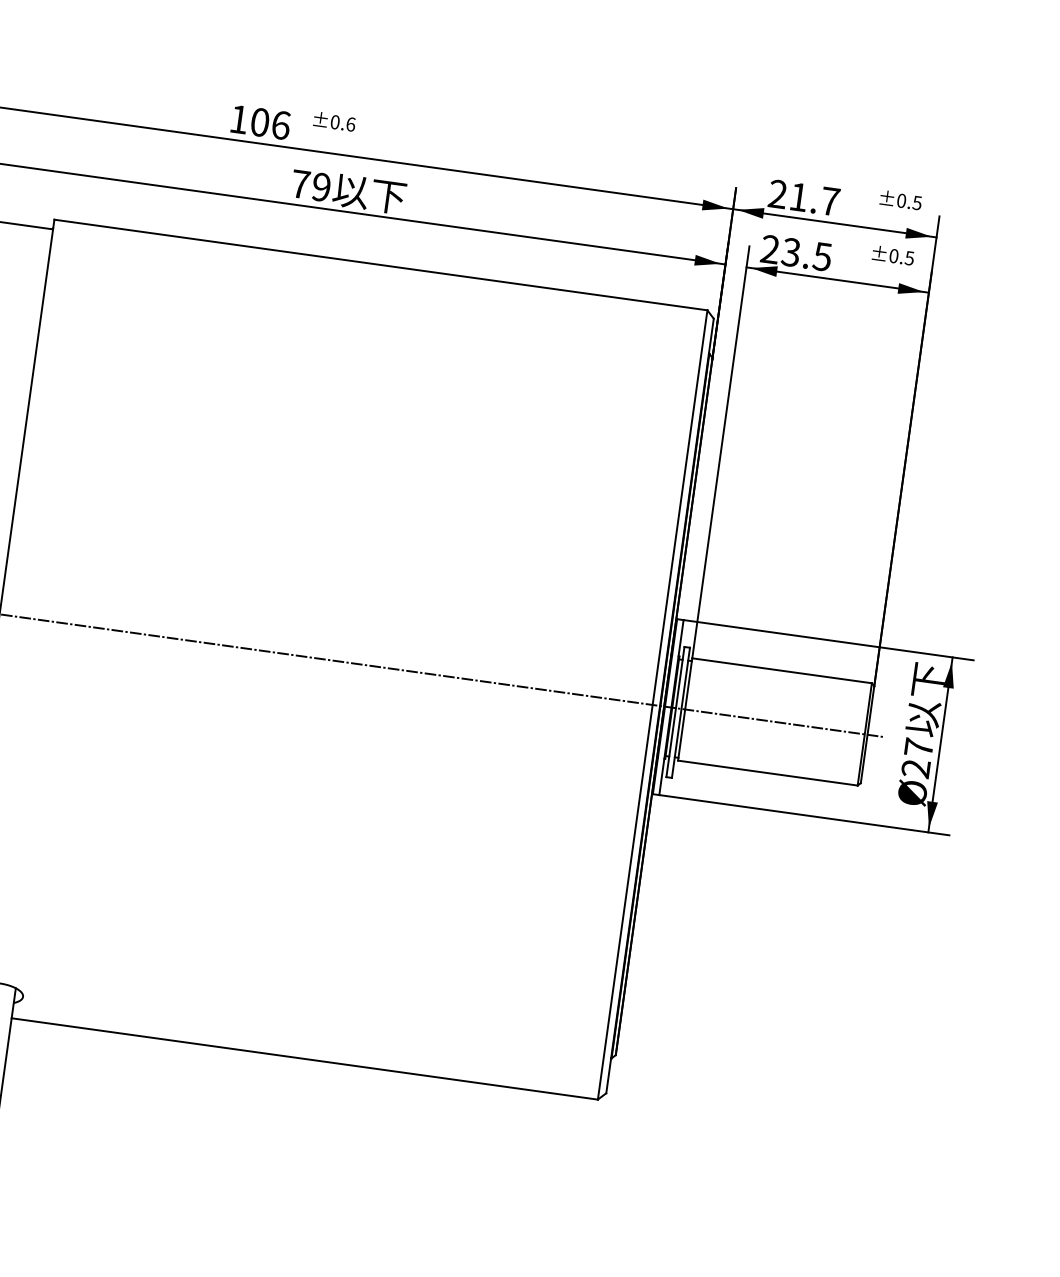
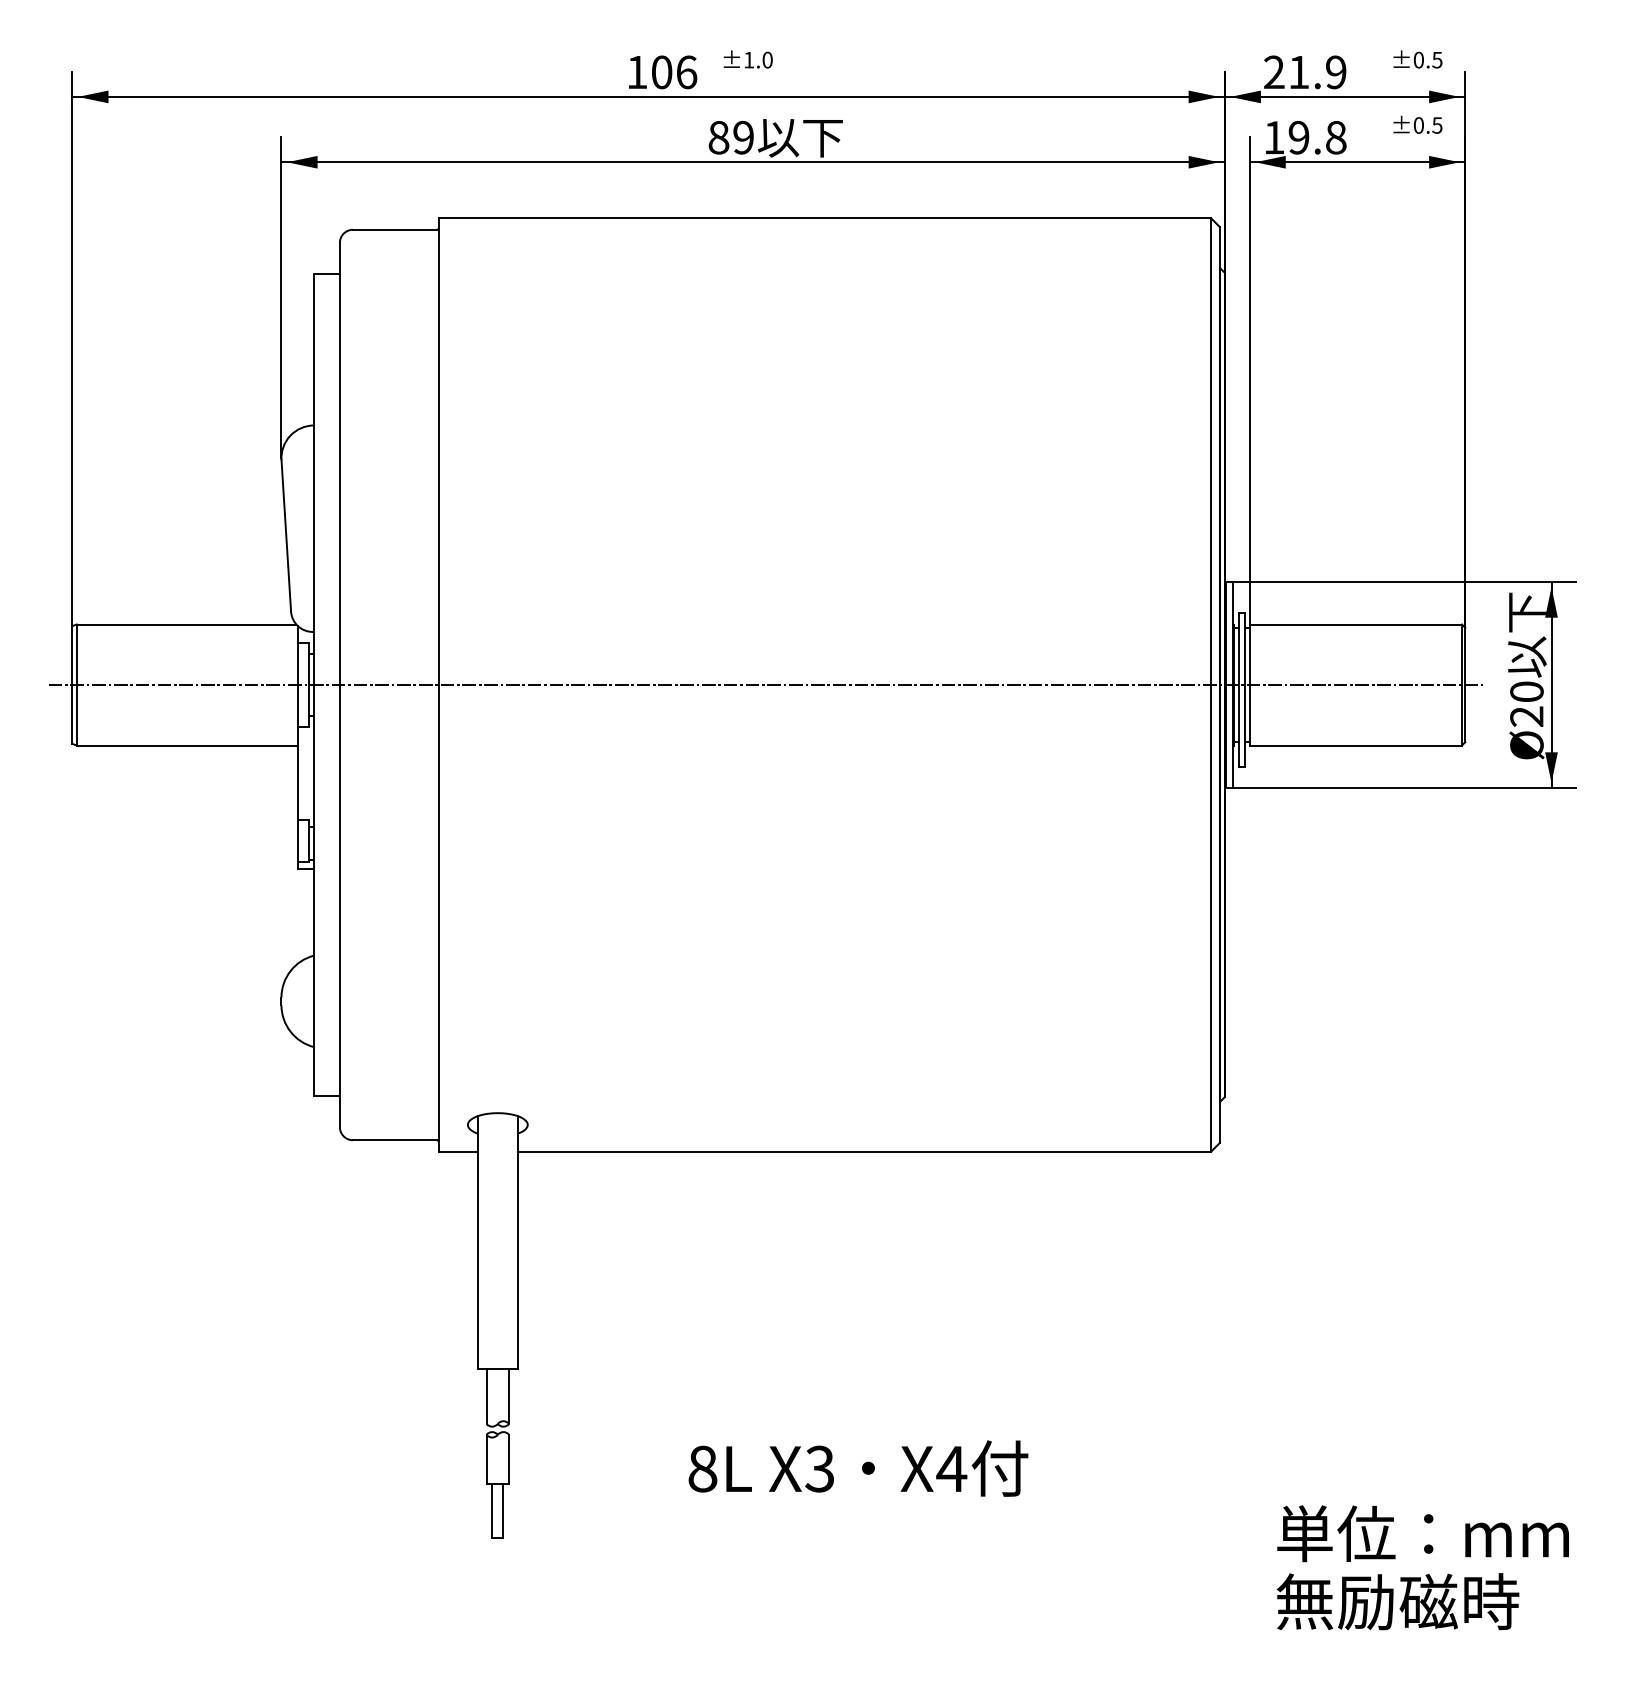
text: (343, 122) -> (758, 59), ±0.6 -> ±1.0
text: (300, 184) -> (718, 137), 79 -> 89
text: (830, 201) -> (1336, 72), 21.7 -> 21.9
text: (796, 253) -> (1305, 137), 23.5 -> 19.8
text: (918, 747) -> (1526, 691), Ø27 -> Ø20

